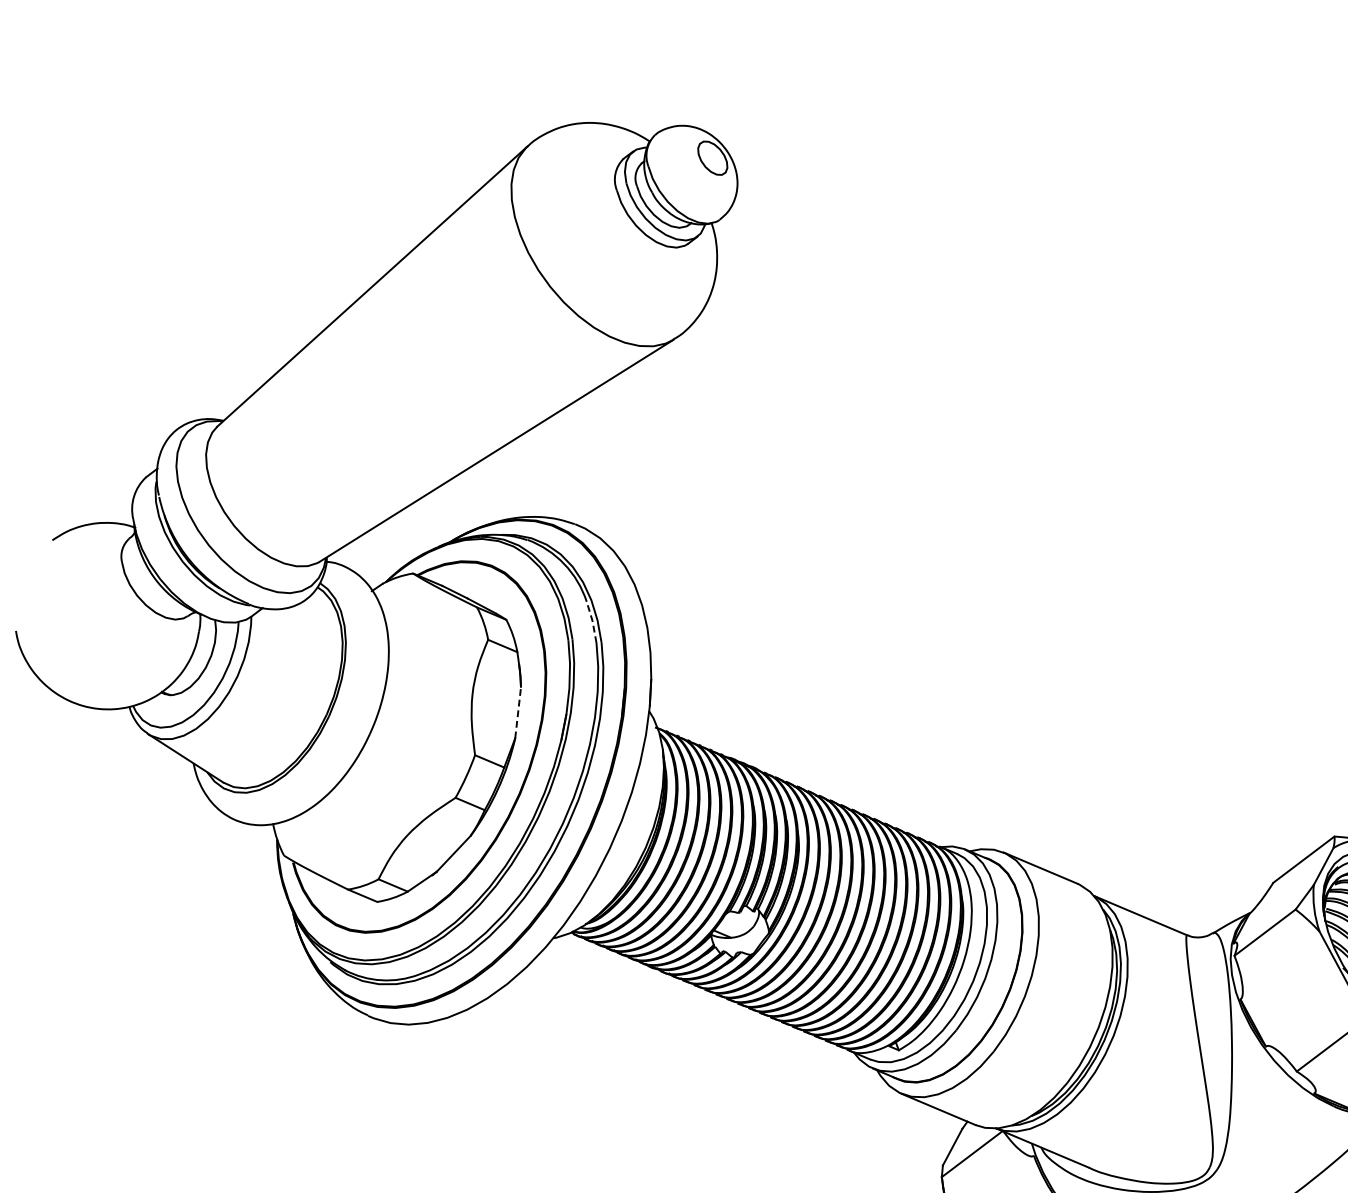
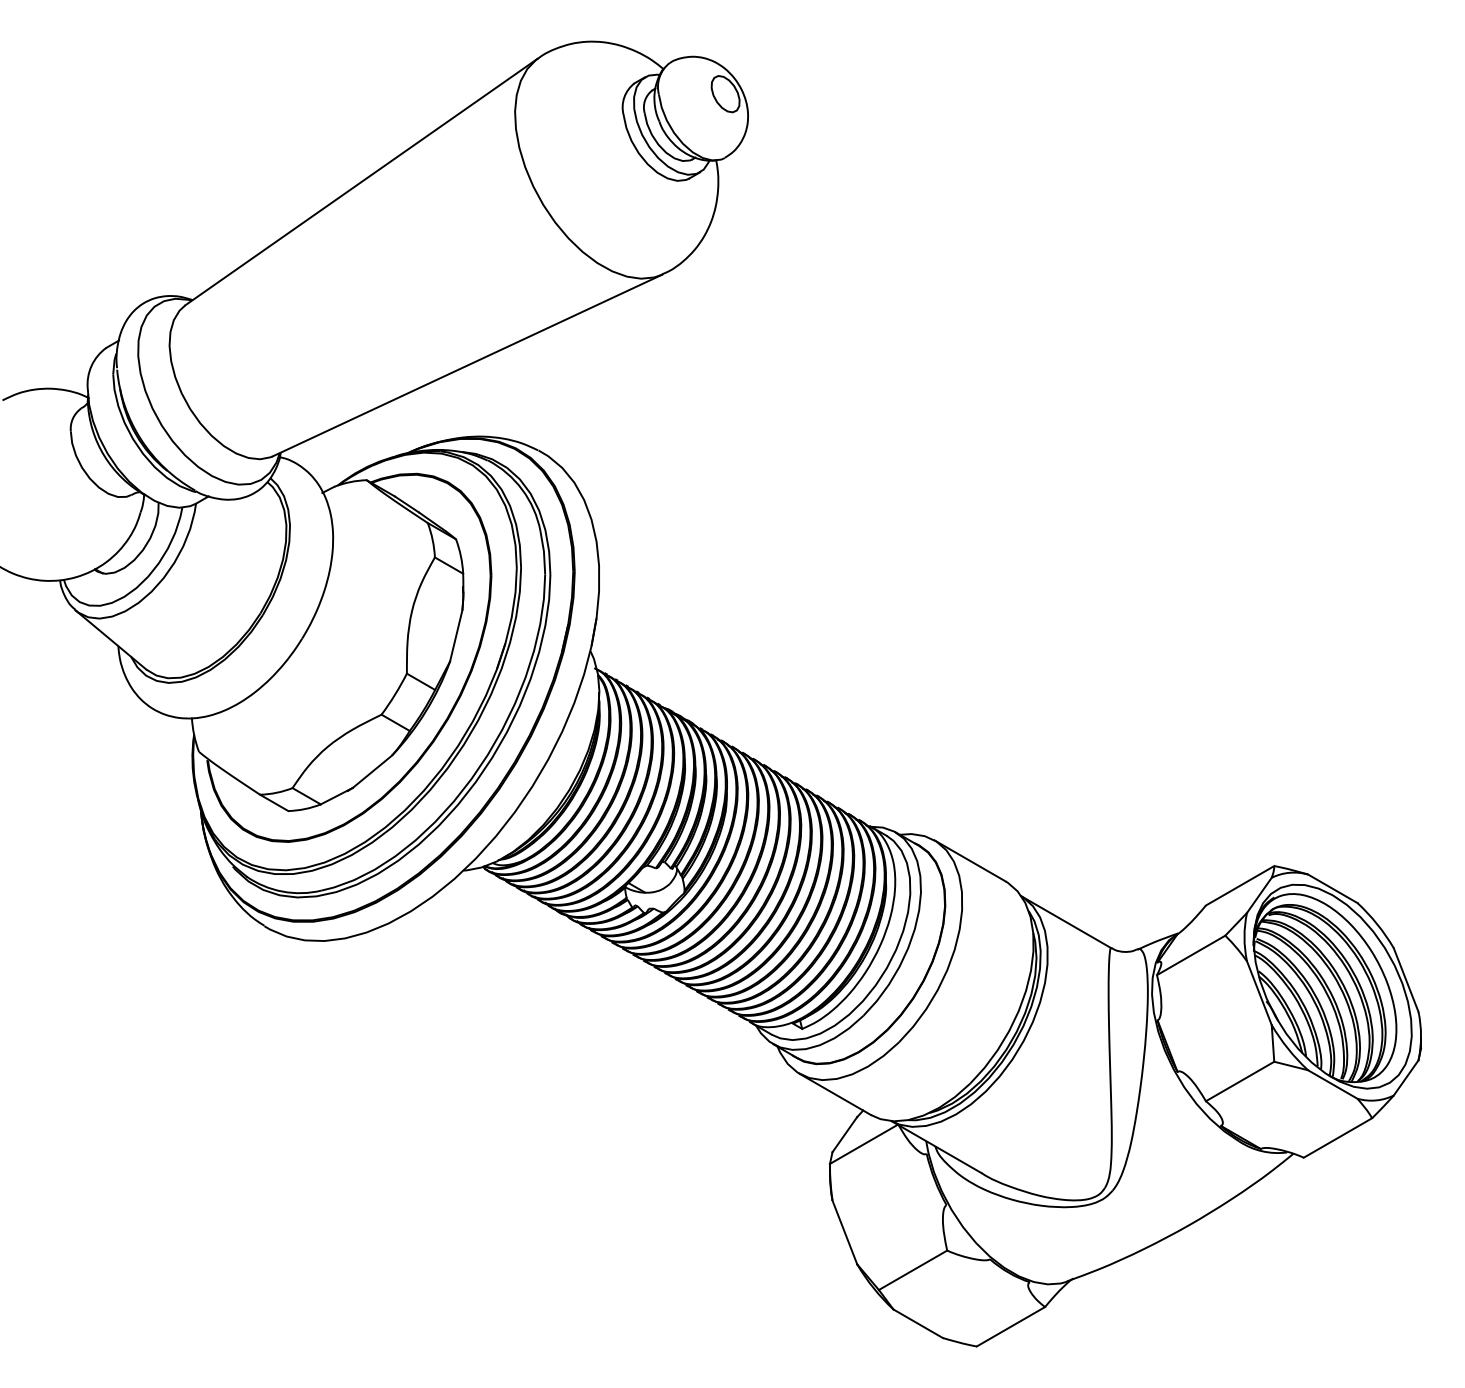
line: (592, 622) -> (543, 552), dashed -> solid
line: (518, 712) -> (456, 635), dashed -> solid

